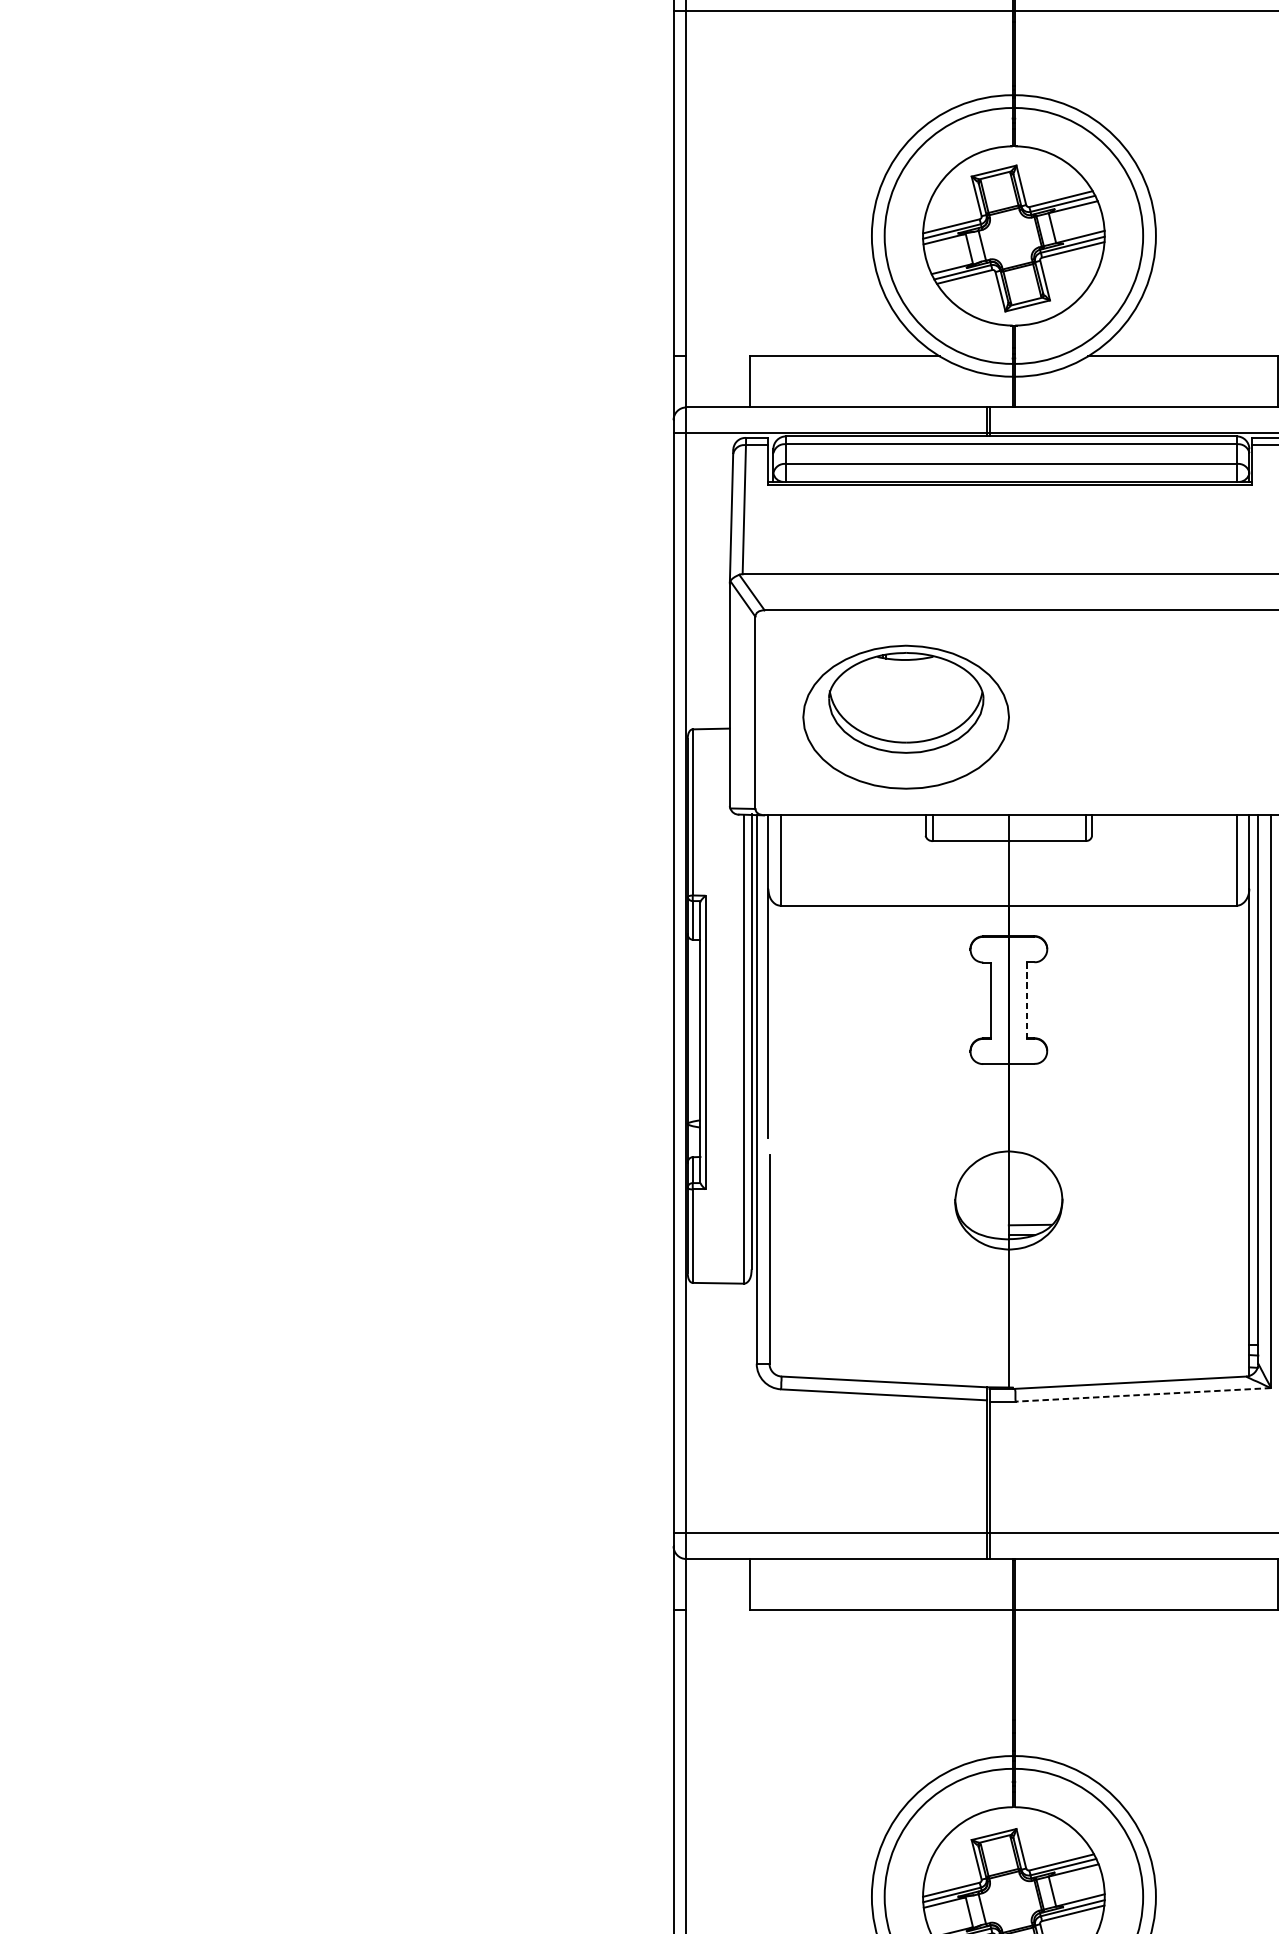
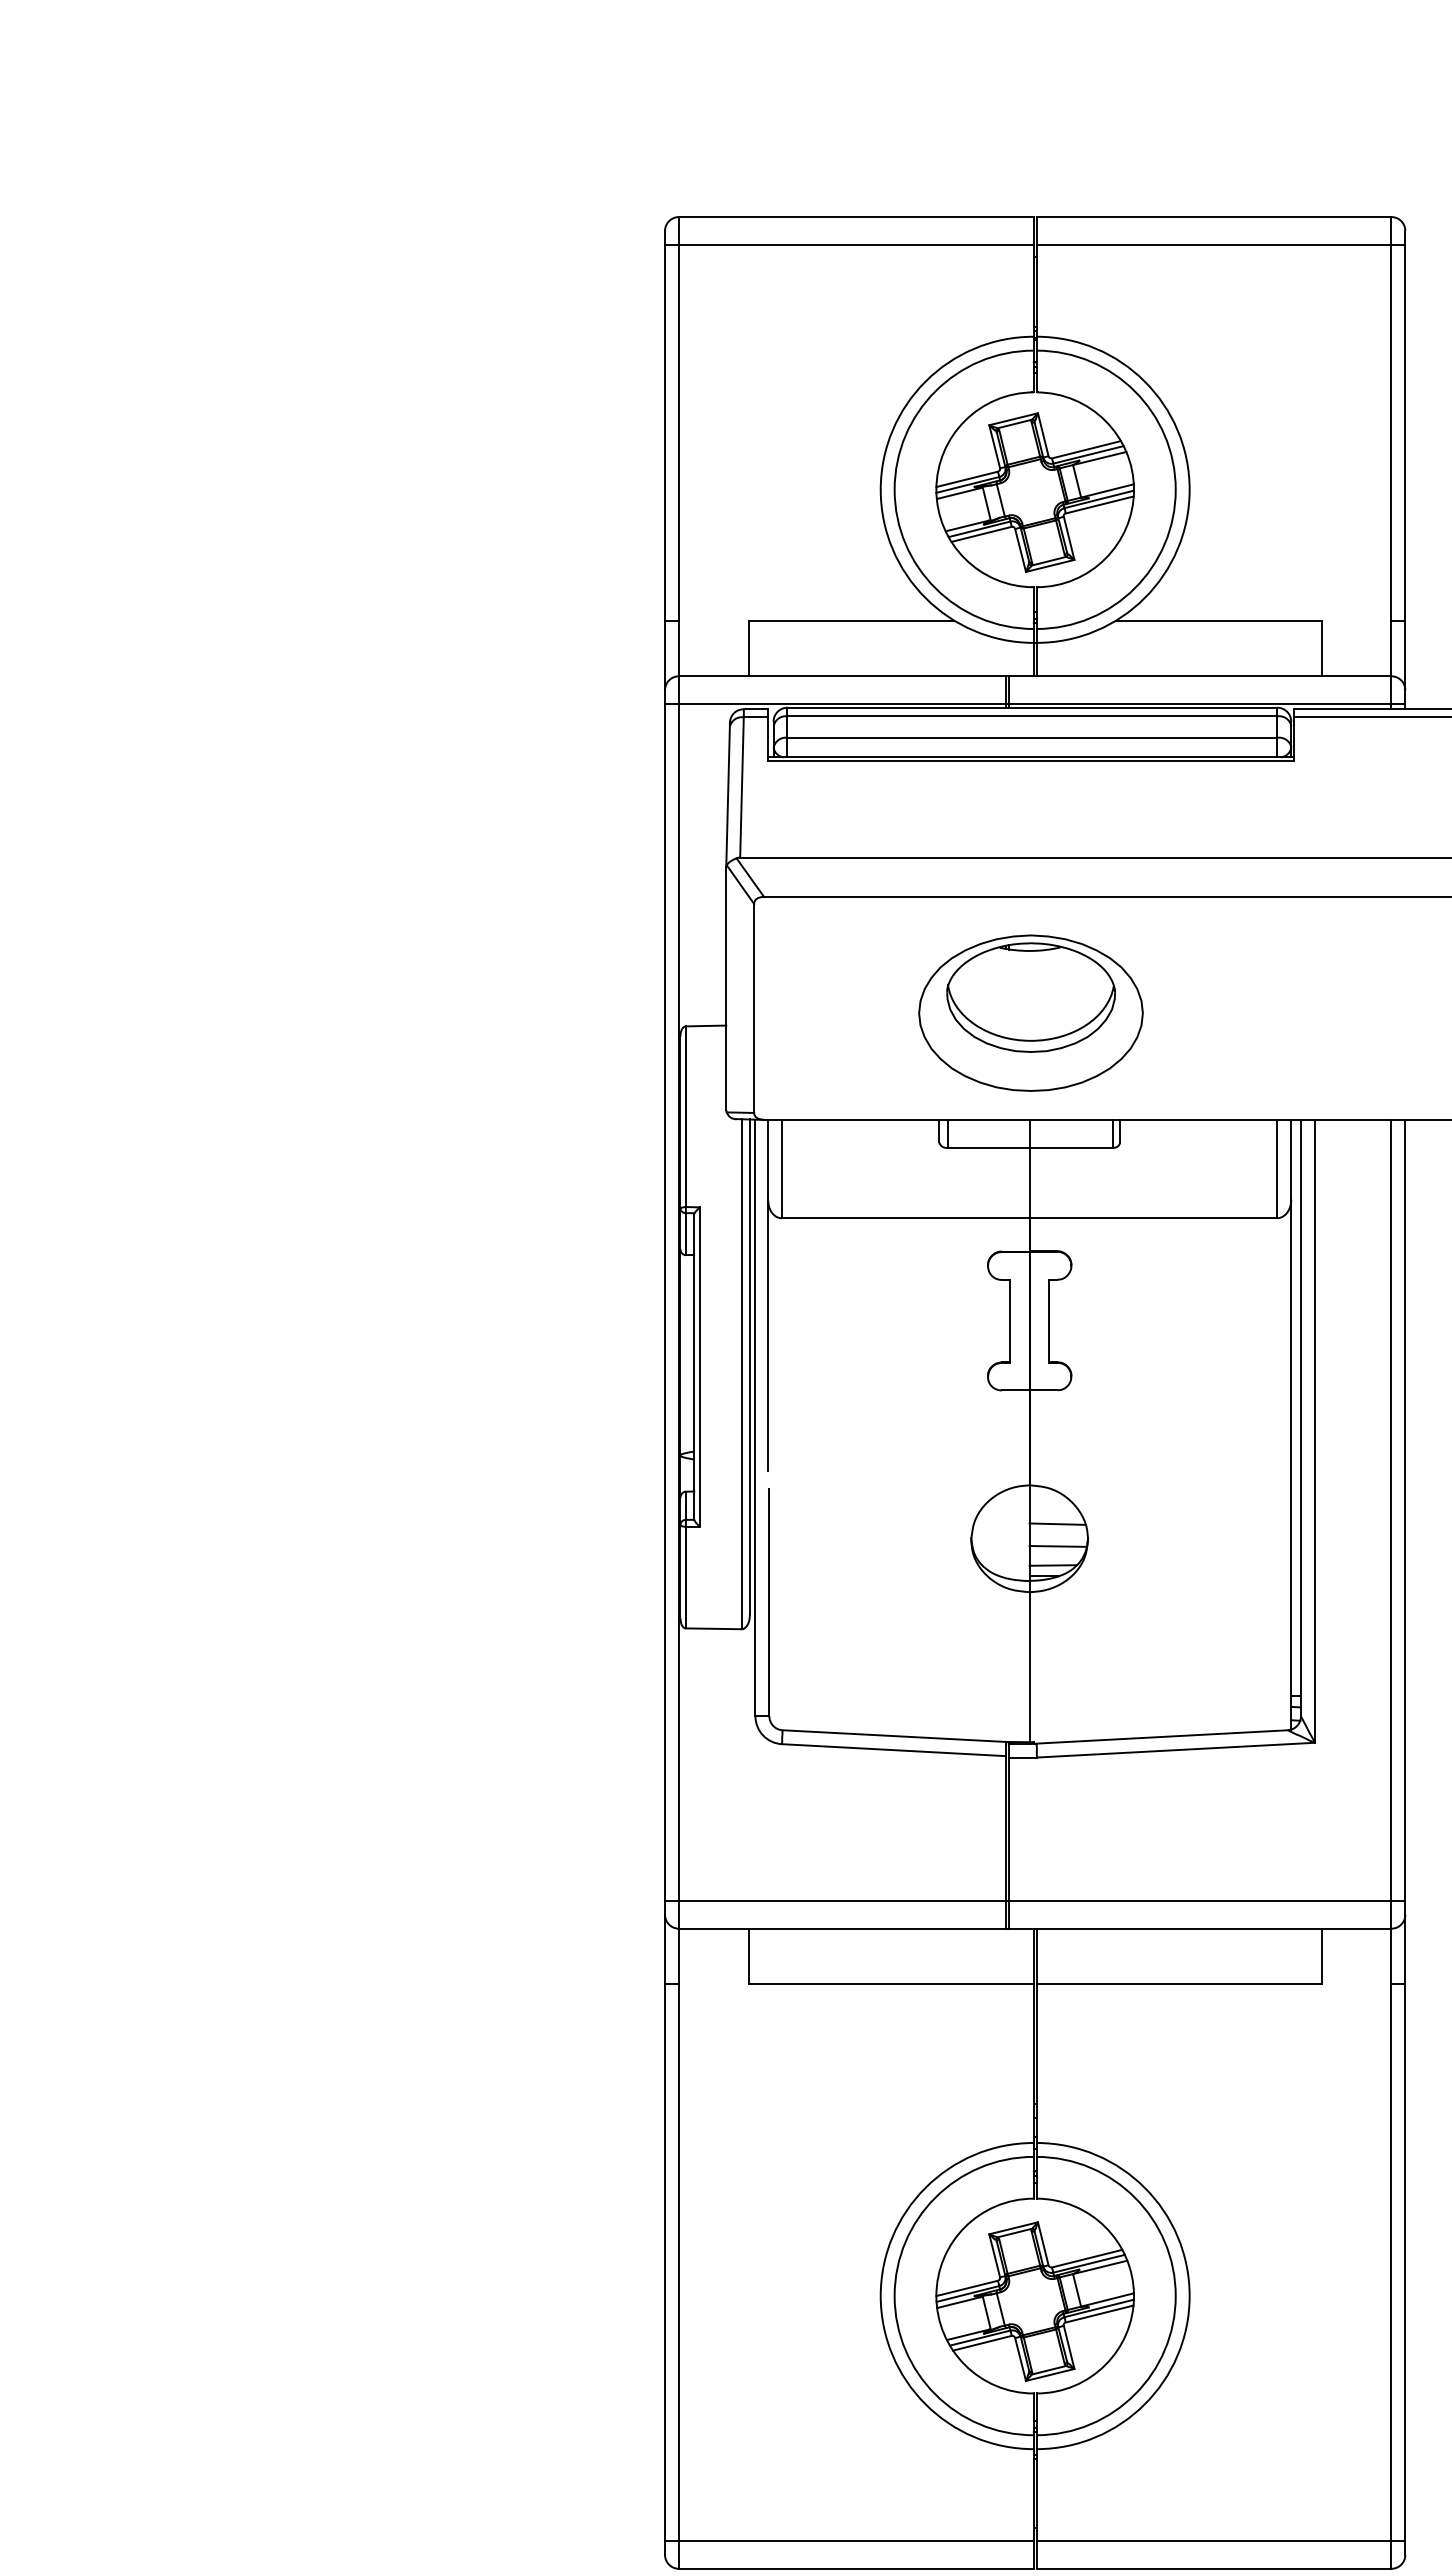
part: (905, 716) -> (1030, 1012), moved
line: (1027, 1000) -> (1049, 1321), dashed -> solid
line: (1034, 1186) -> (1057, 1523), added
line: (1034, 1207) -> (1057, 1546), added
line: (1142, 1395) -> (1175, 1750), dashed -> solid

